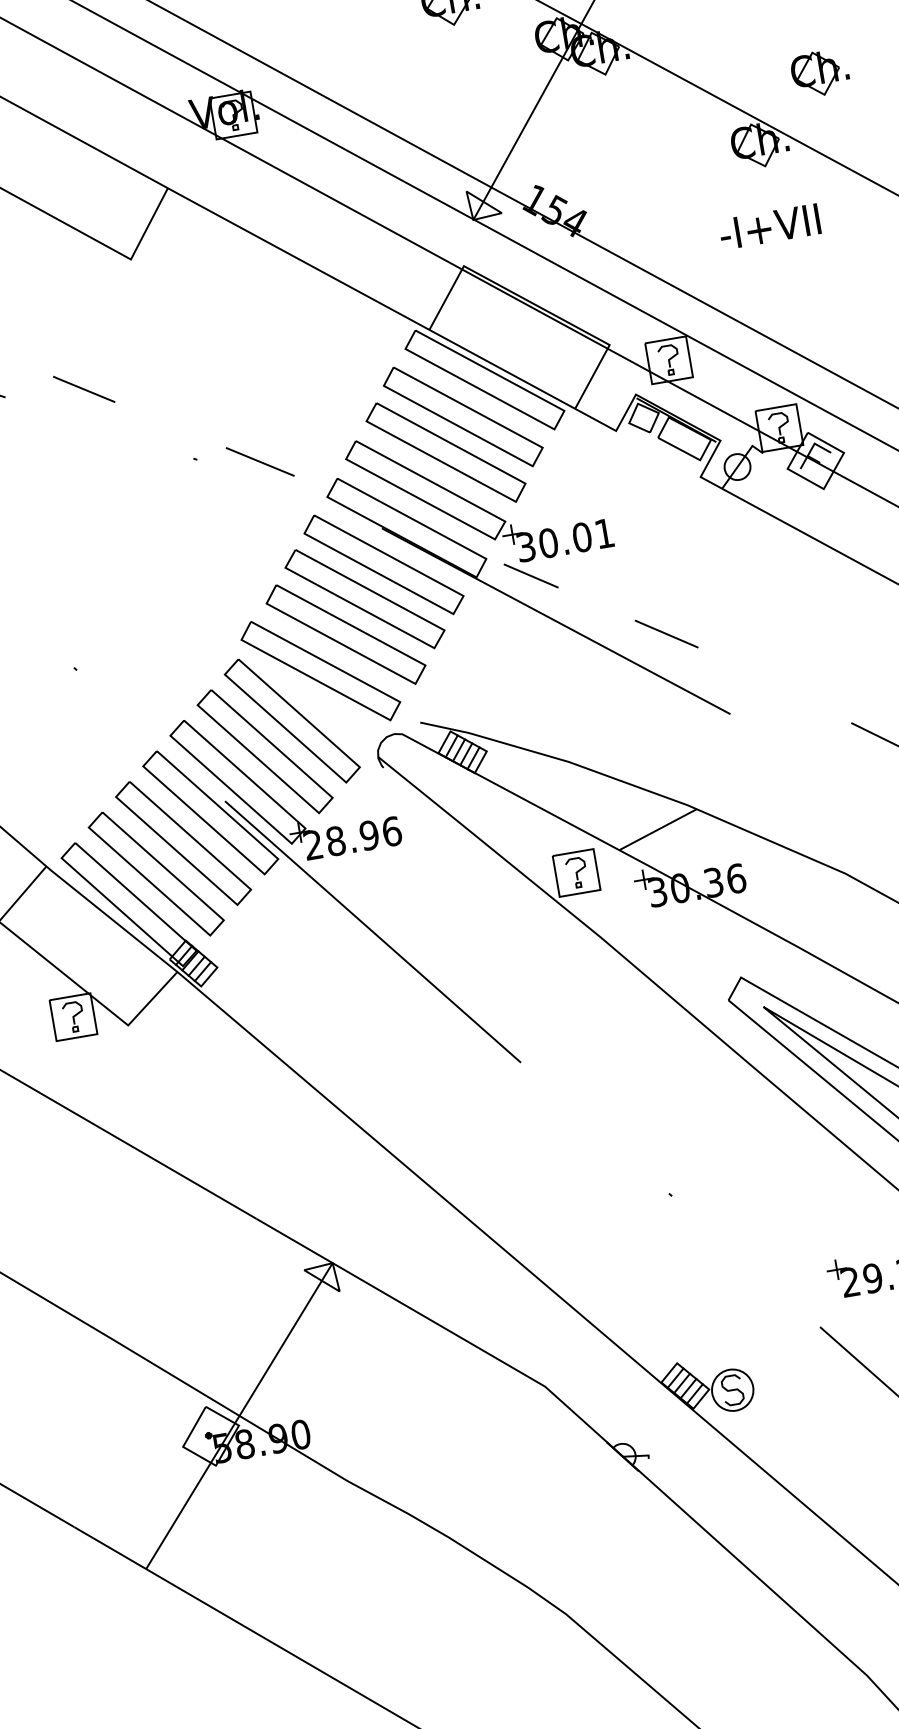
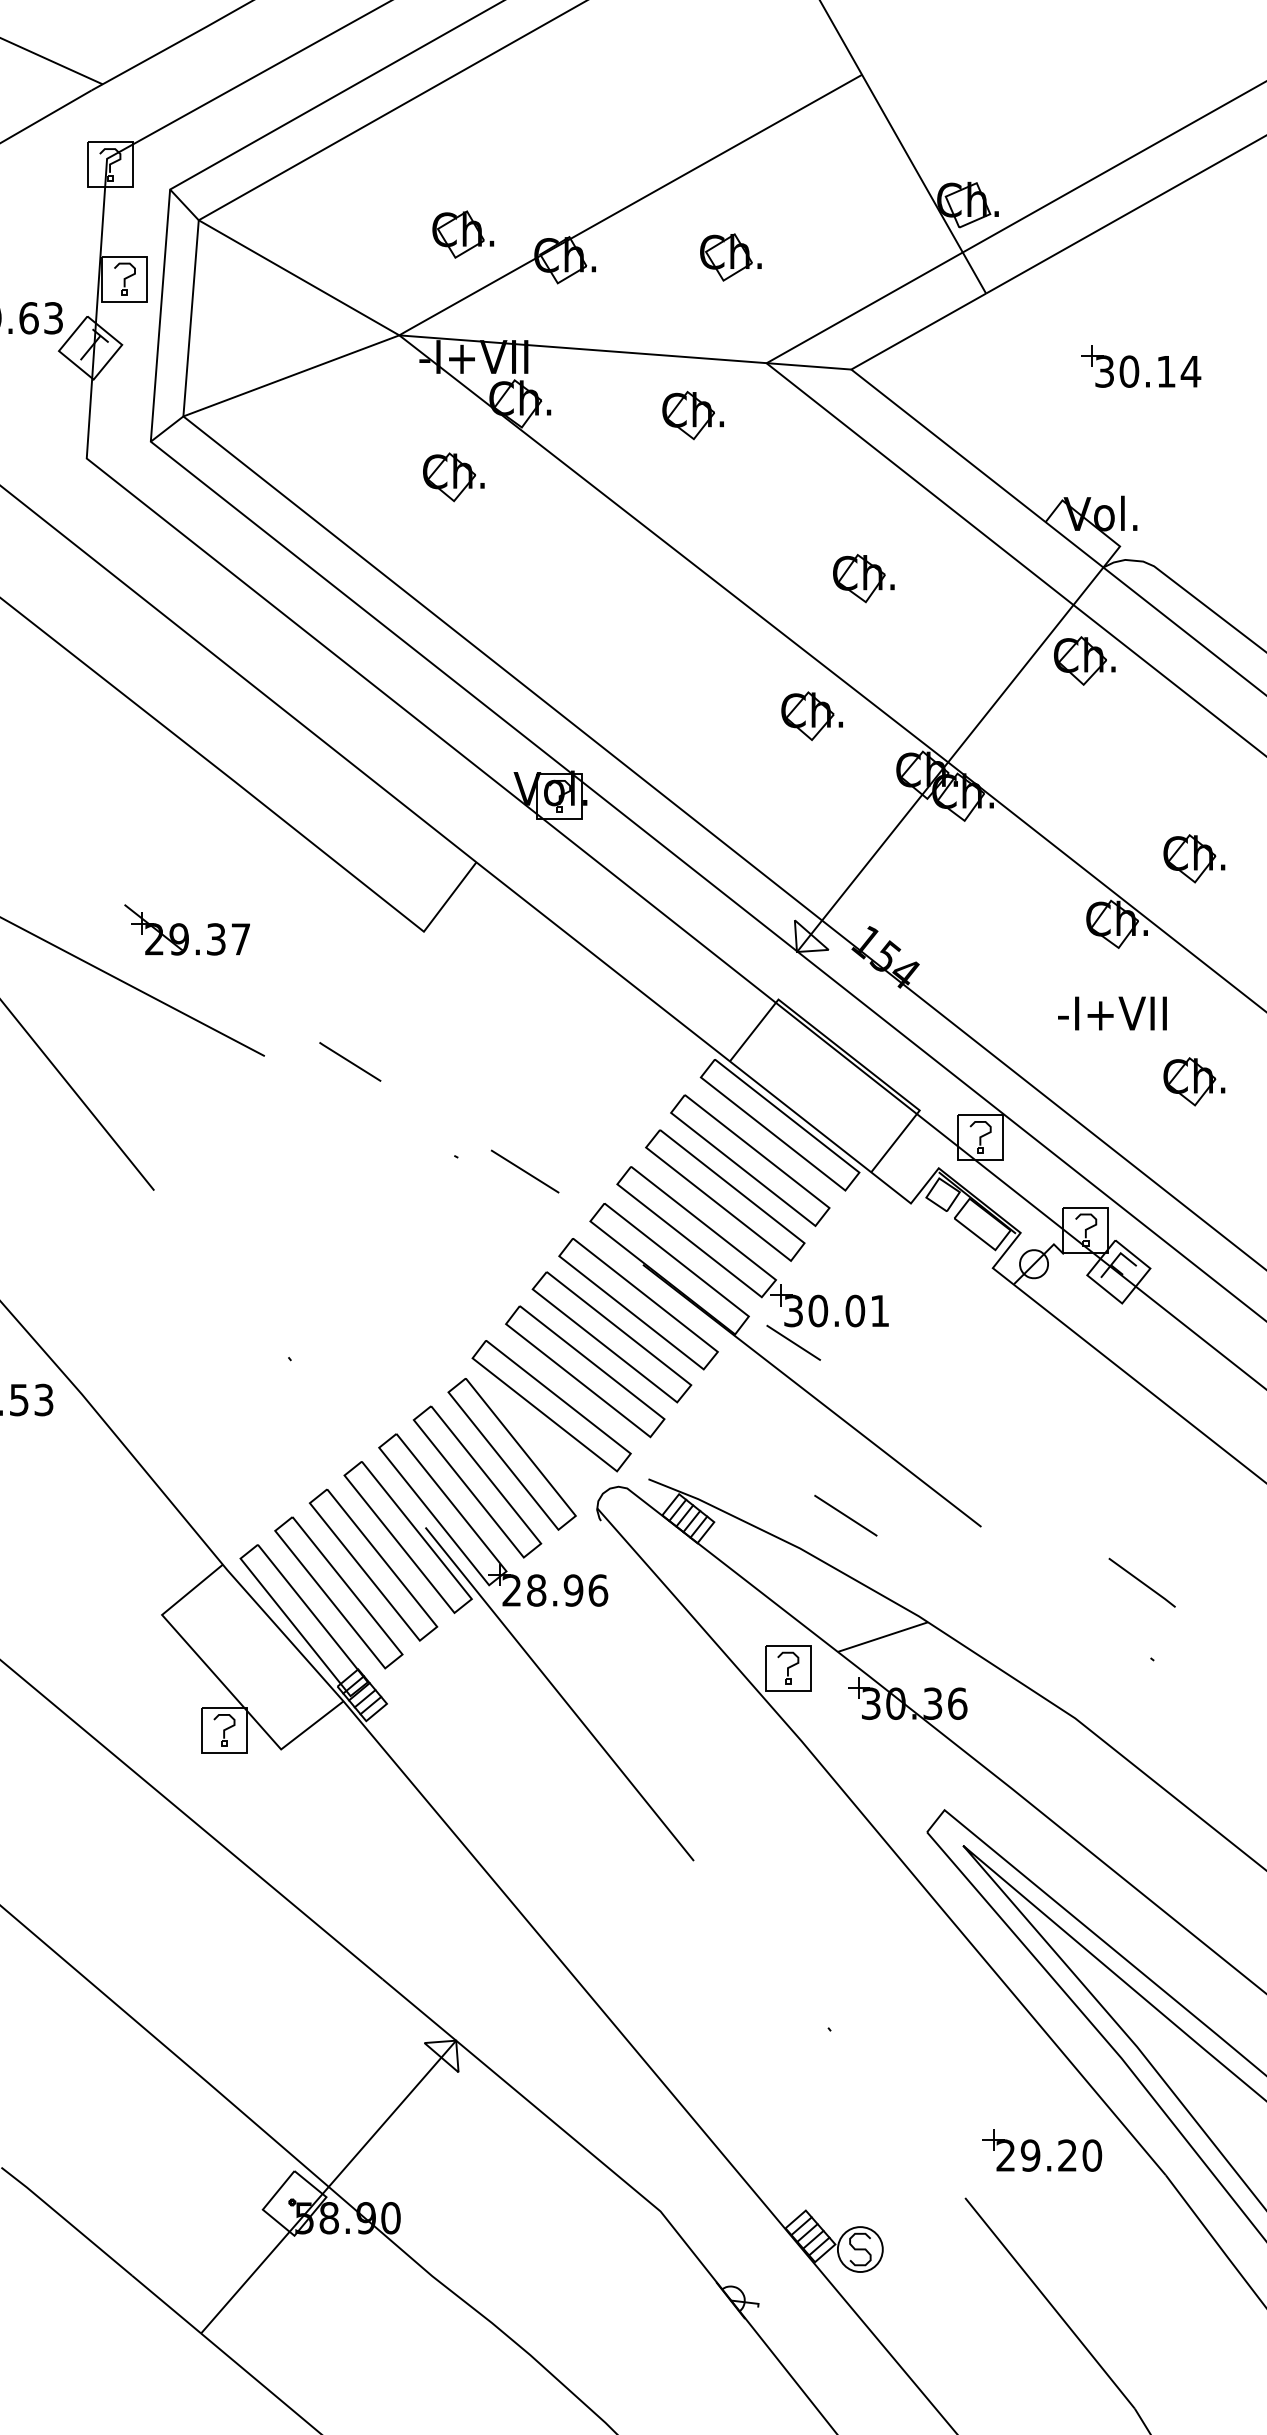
part: (855, 275) -> (1194, 1081), added
line: (666, 633) -> (845, 1515), moved

